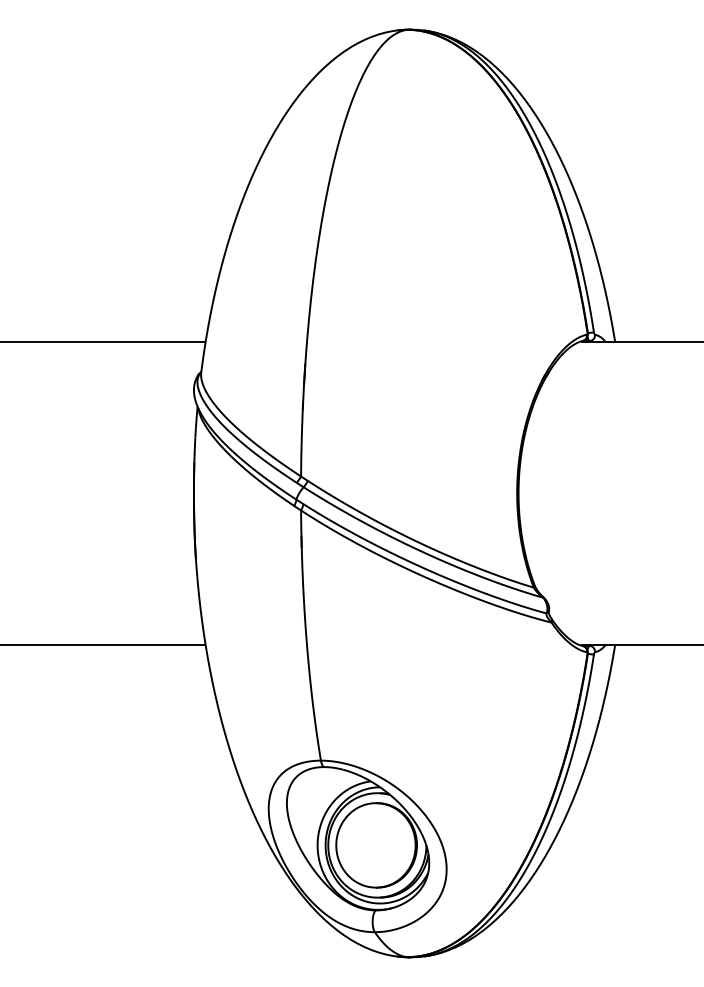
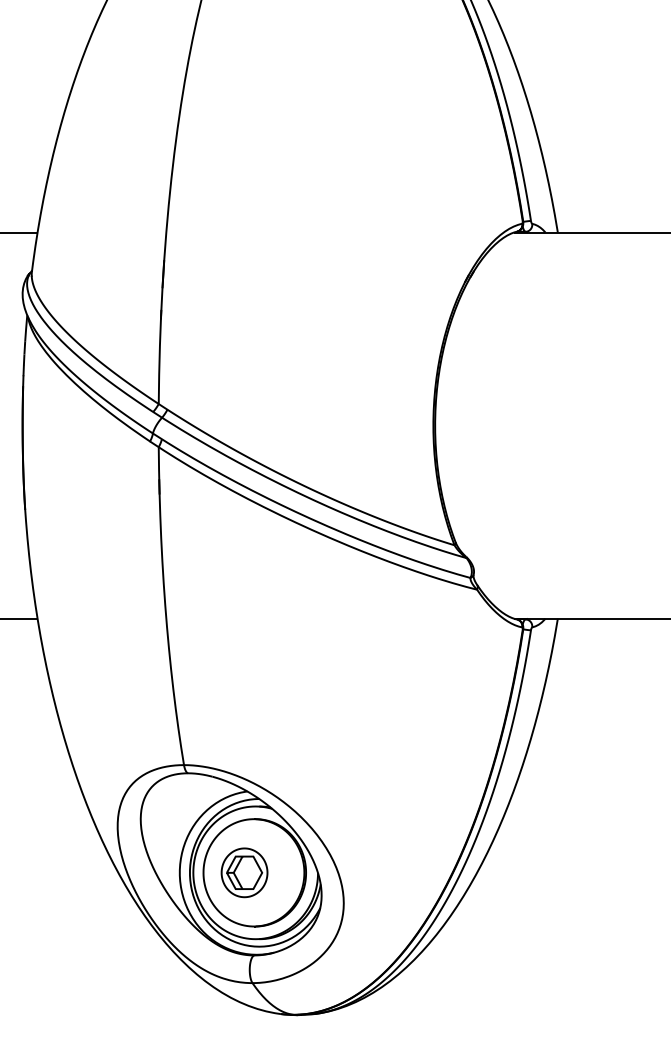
part: (368, 845) -> (244, 872), added

